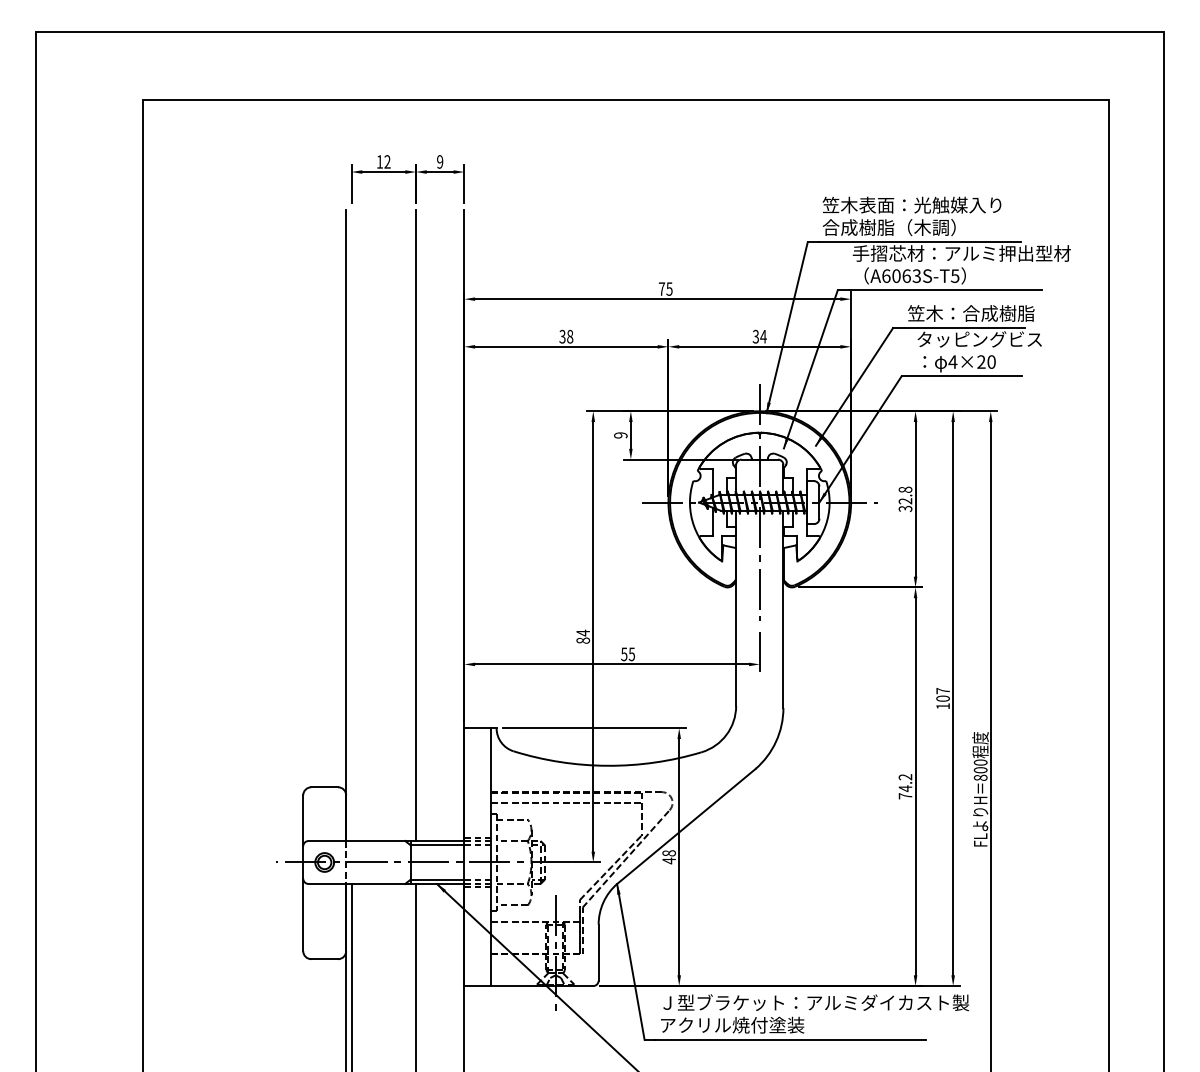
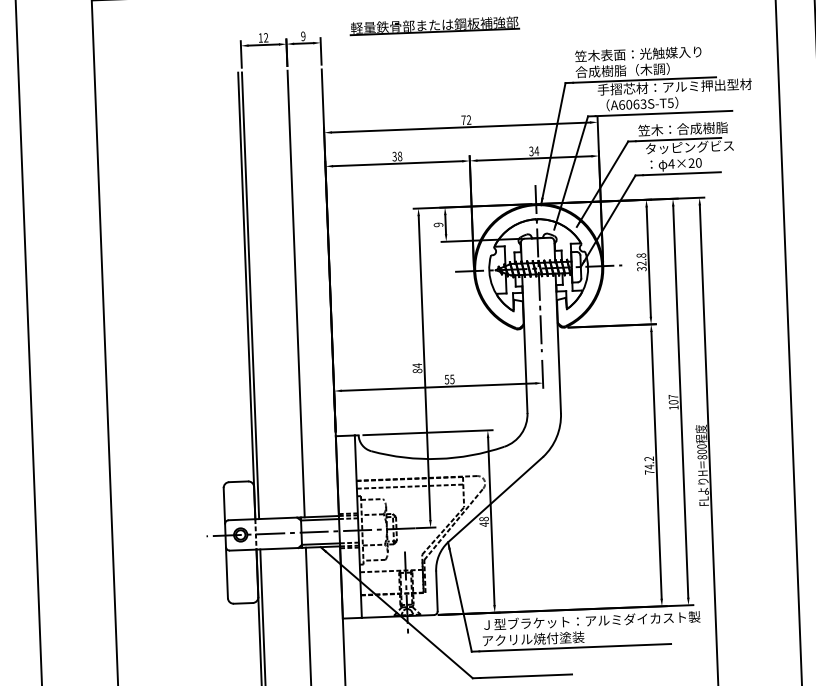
part: (625, 153) -> (434, 25), added
text: (669, 288) -> (468, 119), 75 -> 72
line: (351, 525) -> (250, 295), added

